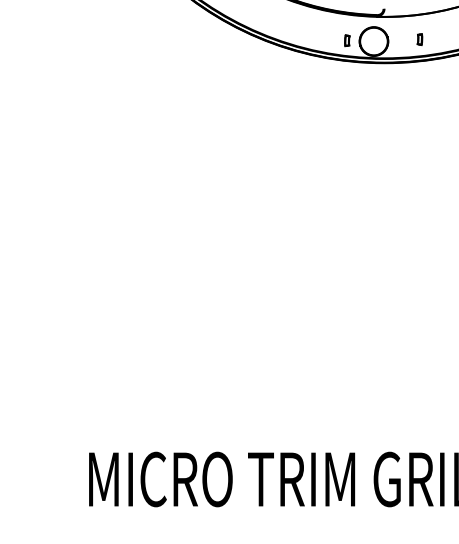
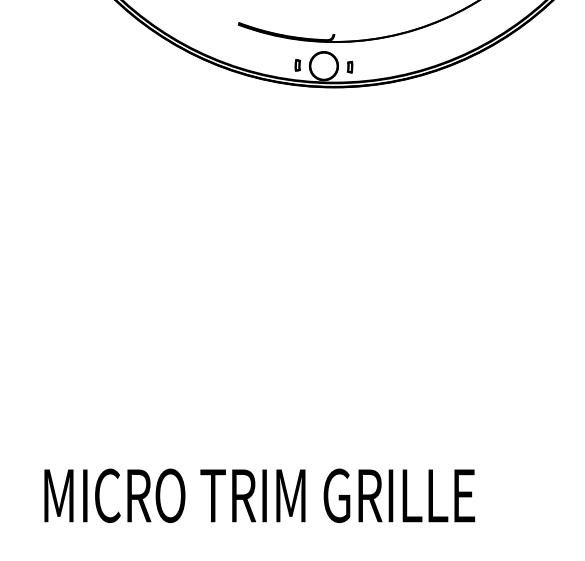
part: (419, 39) -> (349, 67), moved

